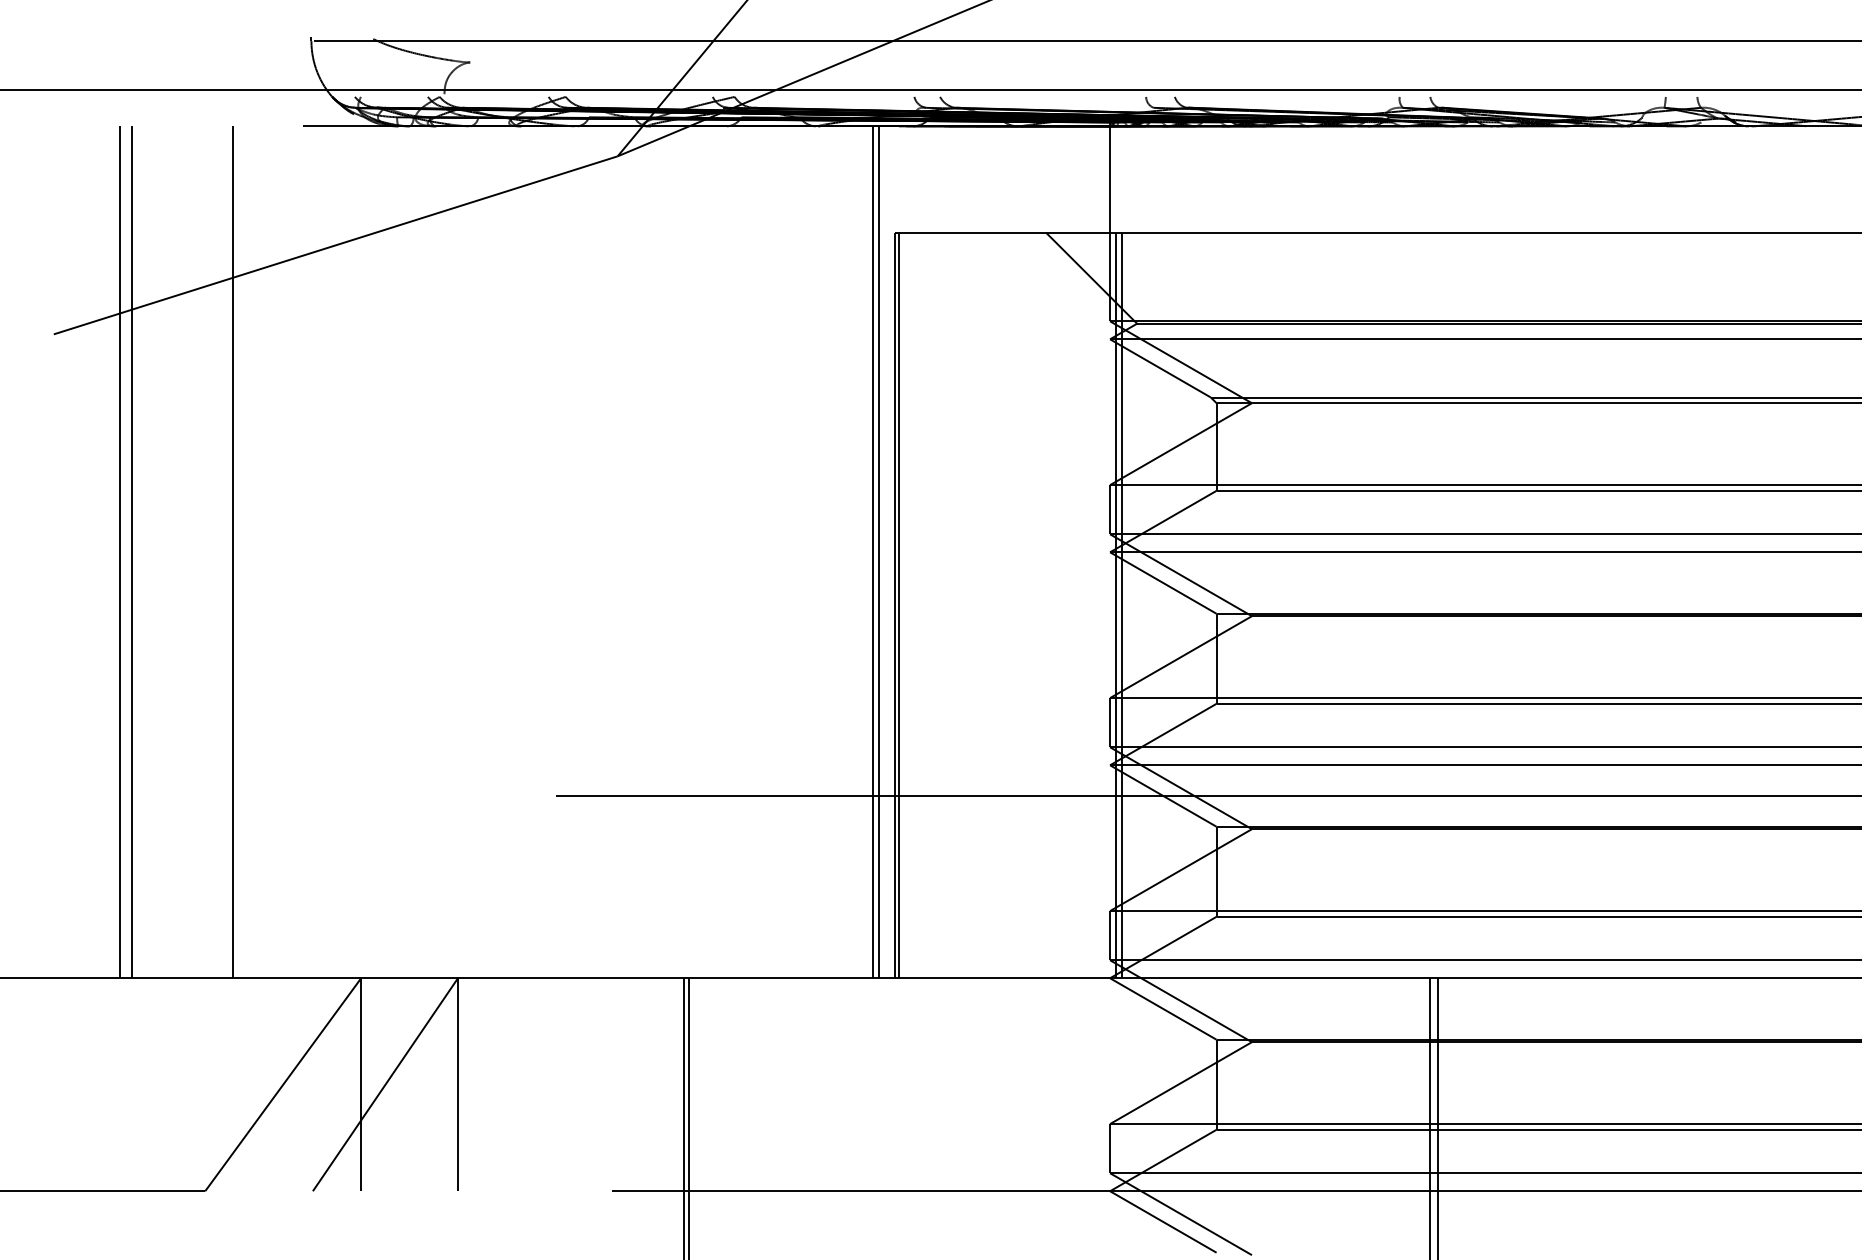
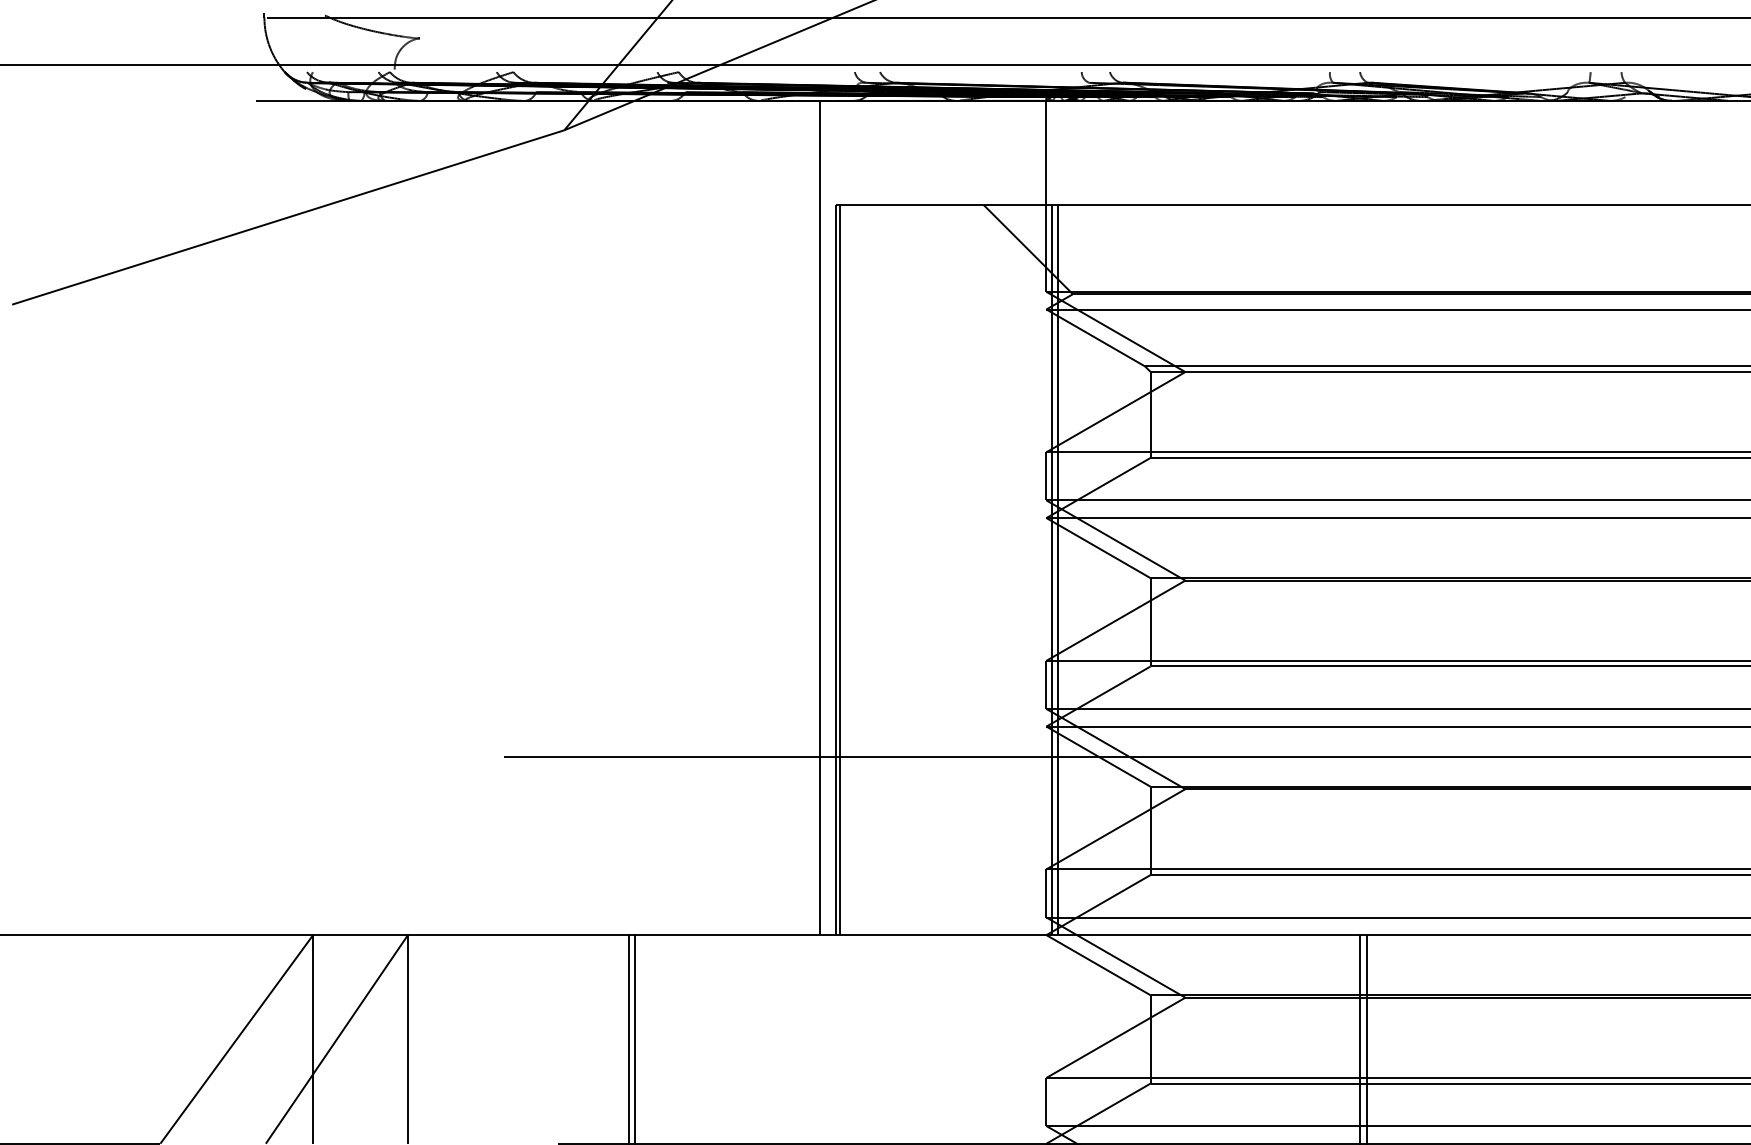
line: (120, 552) -> (77, 518), removed
line: (131, 552) -> (88, 518), removed
line: (233, 552) -> (188, 518), removed
line: (872, 552) -> (813, 518), removed

